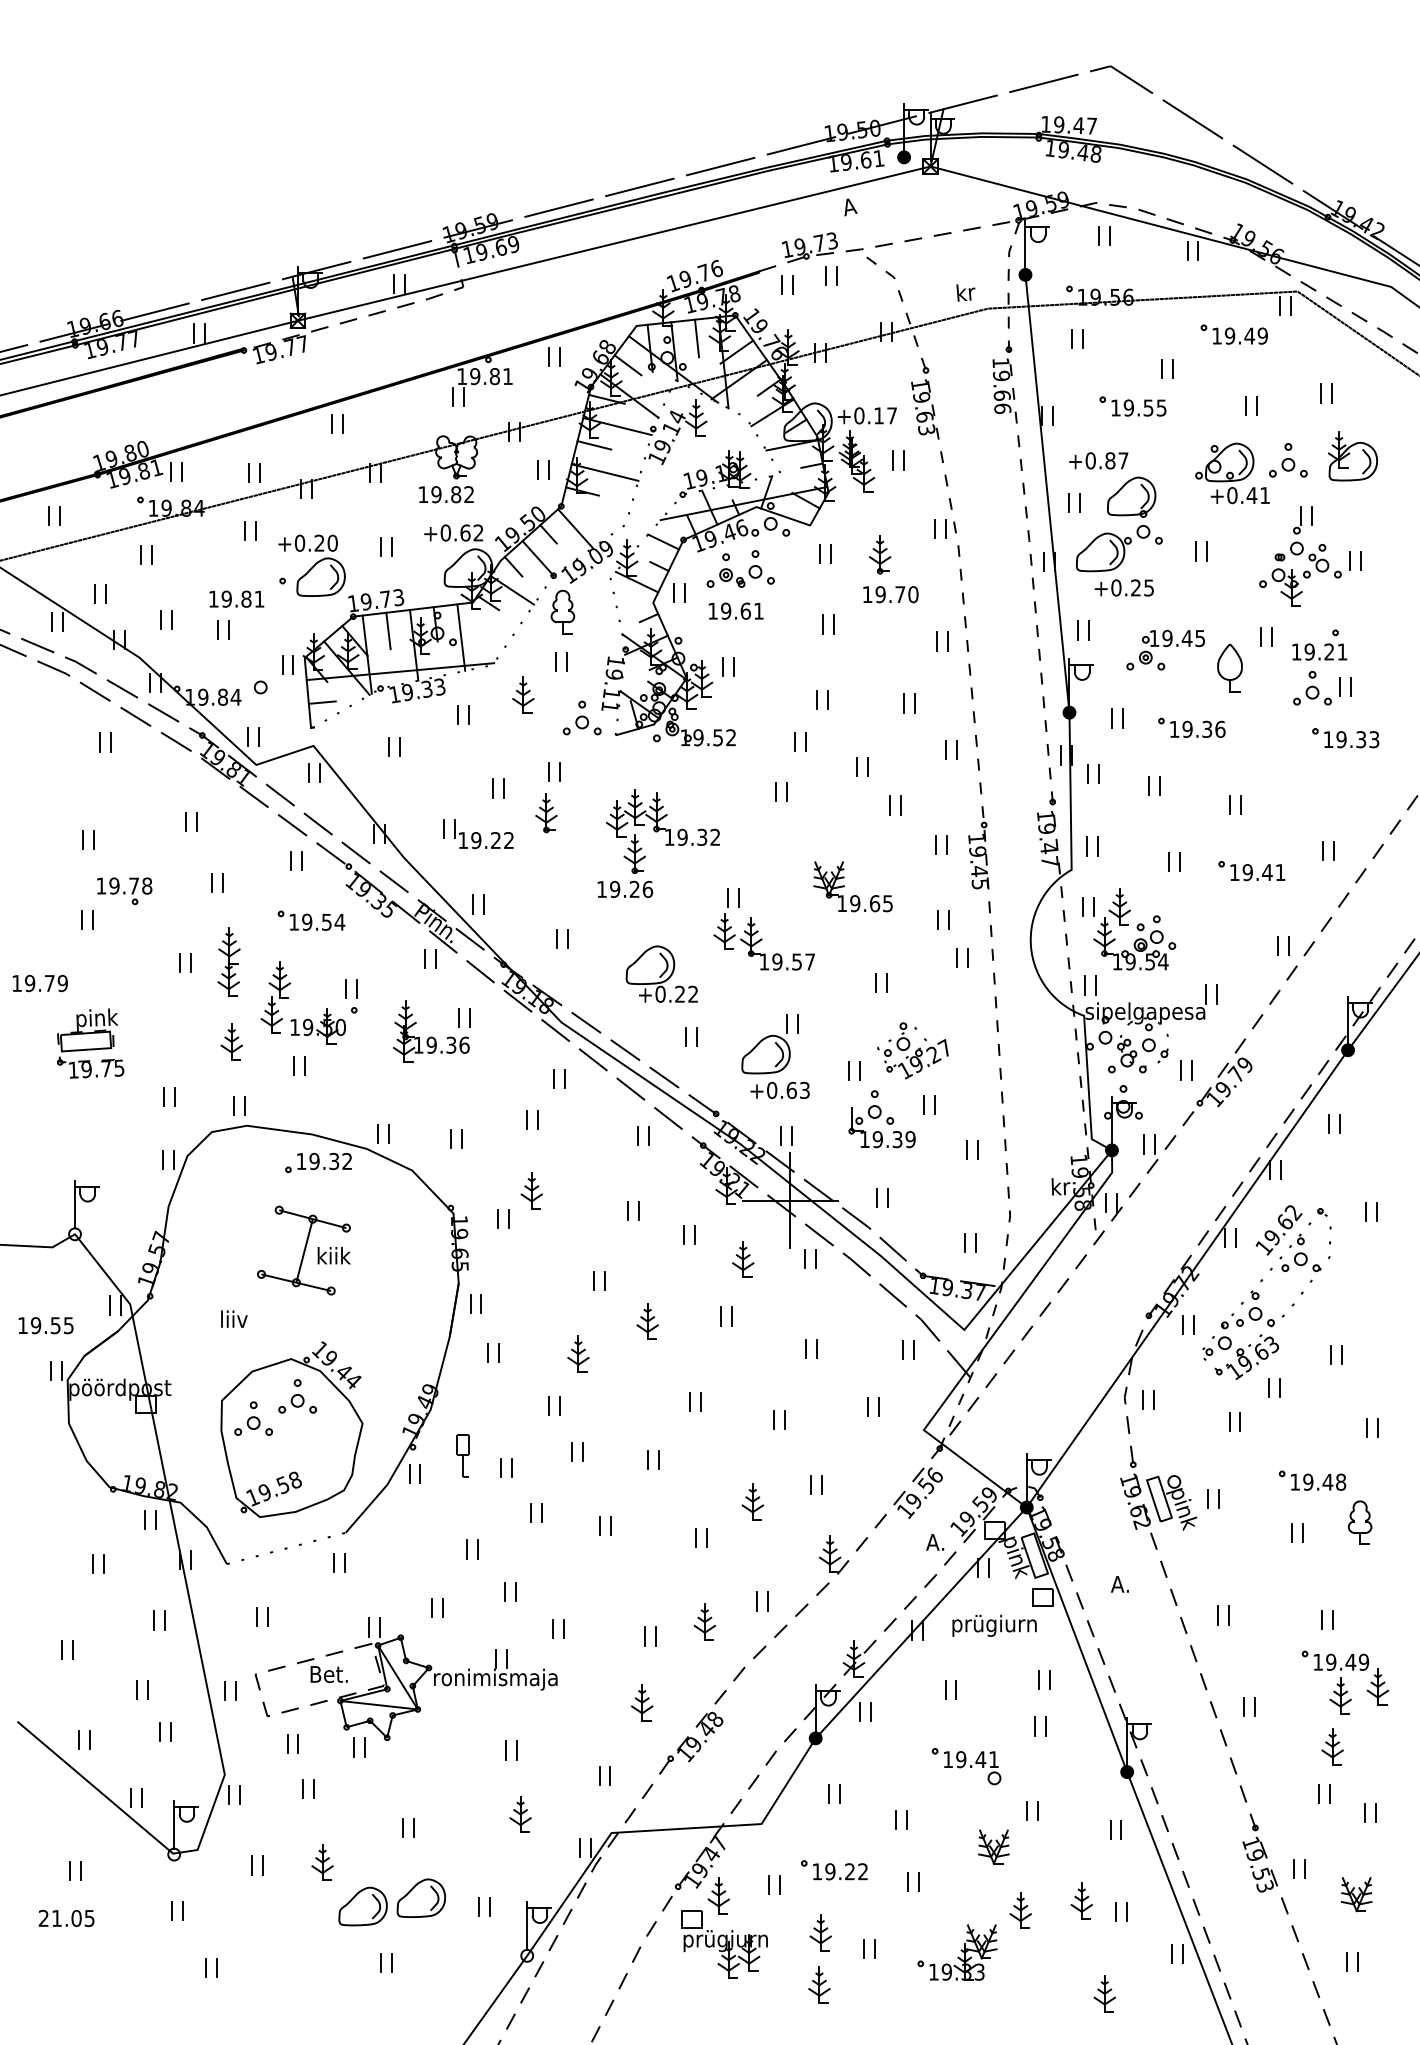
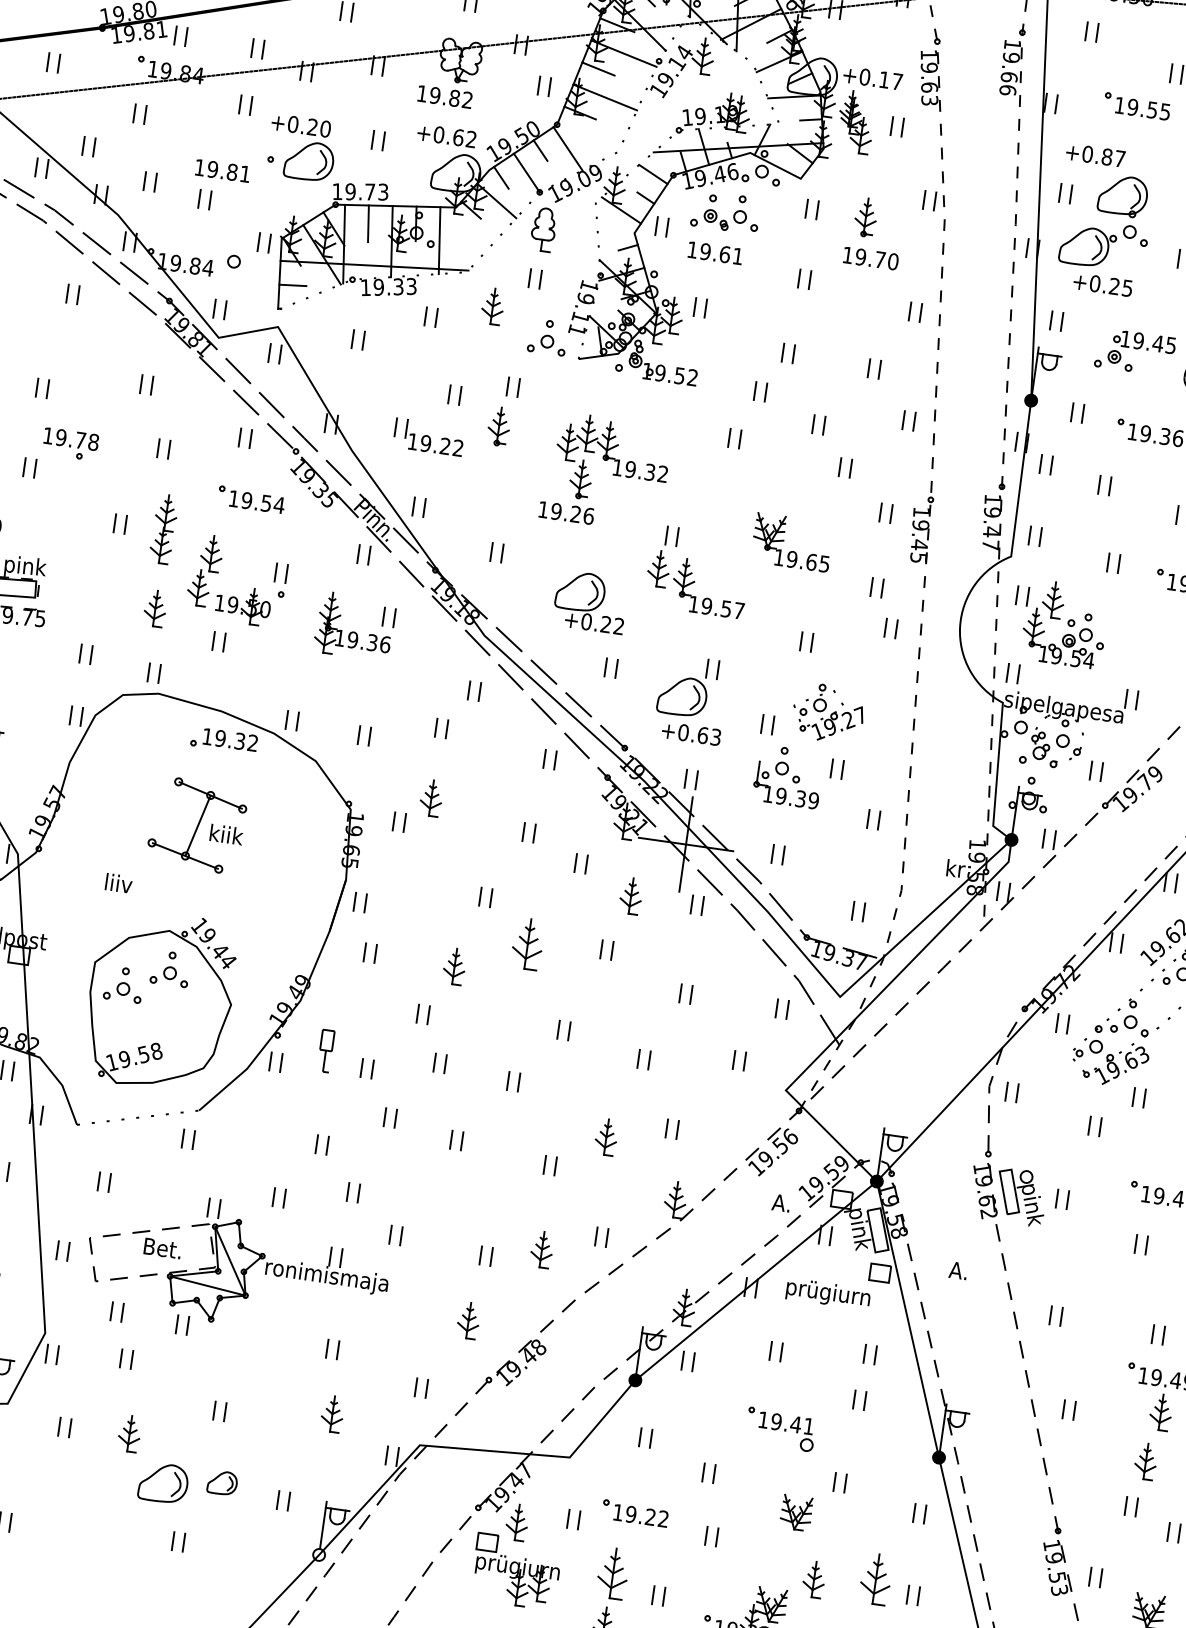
part: (647, 1321) -> (527, 943), size x1.4
part: (421, 1897) -> (222, 1482), size x0.6
part: (1081, 1900) -> (875, 1578), size x1.4
part: (820, 1932) -> (612, 1573), size x1.4

